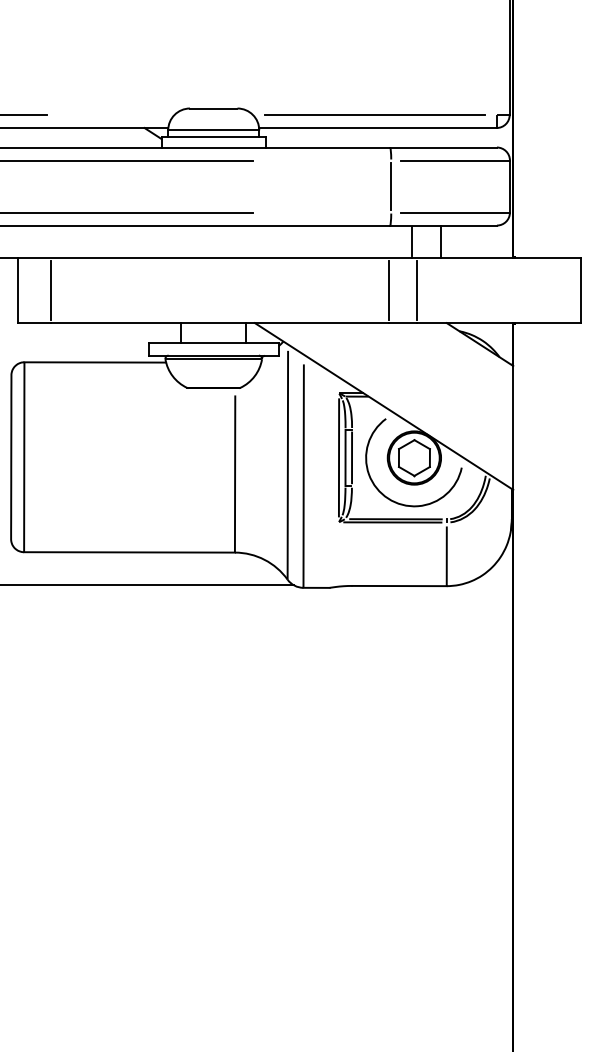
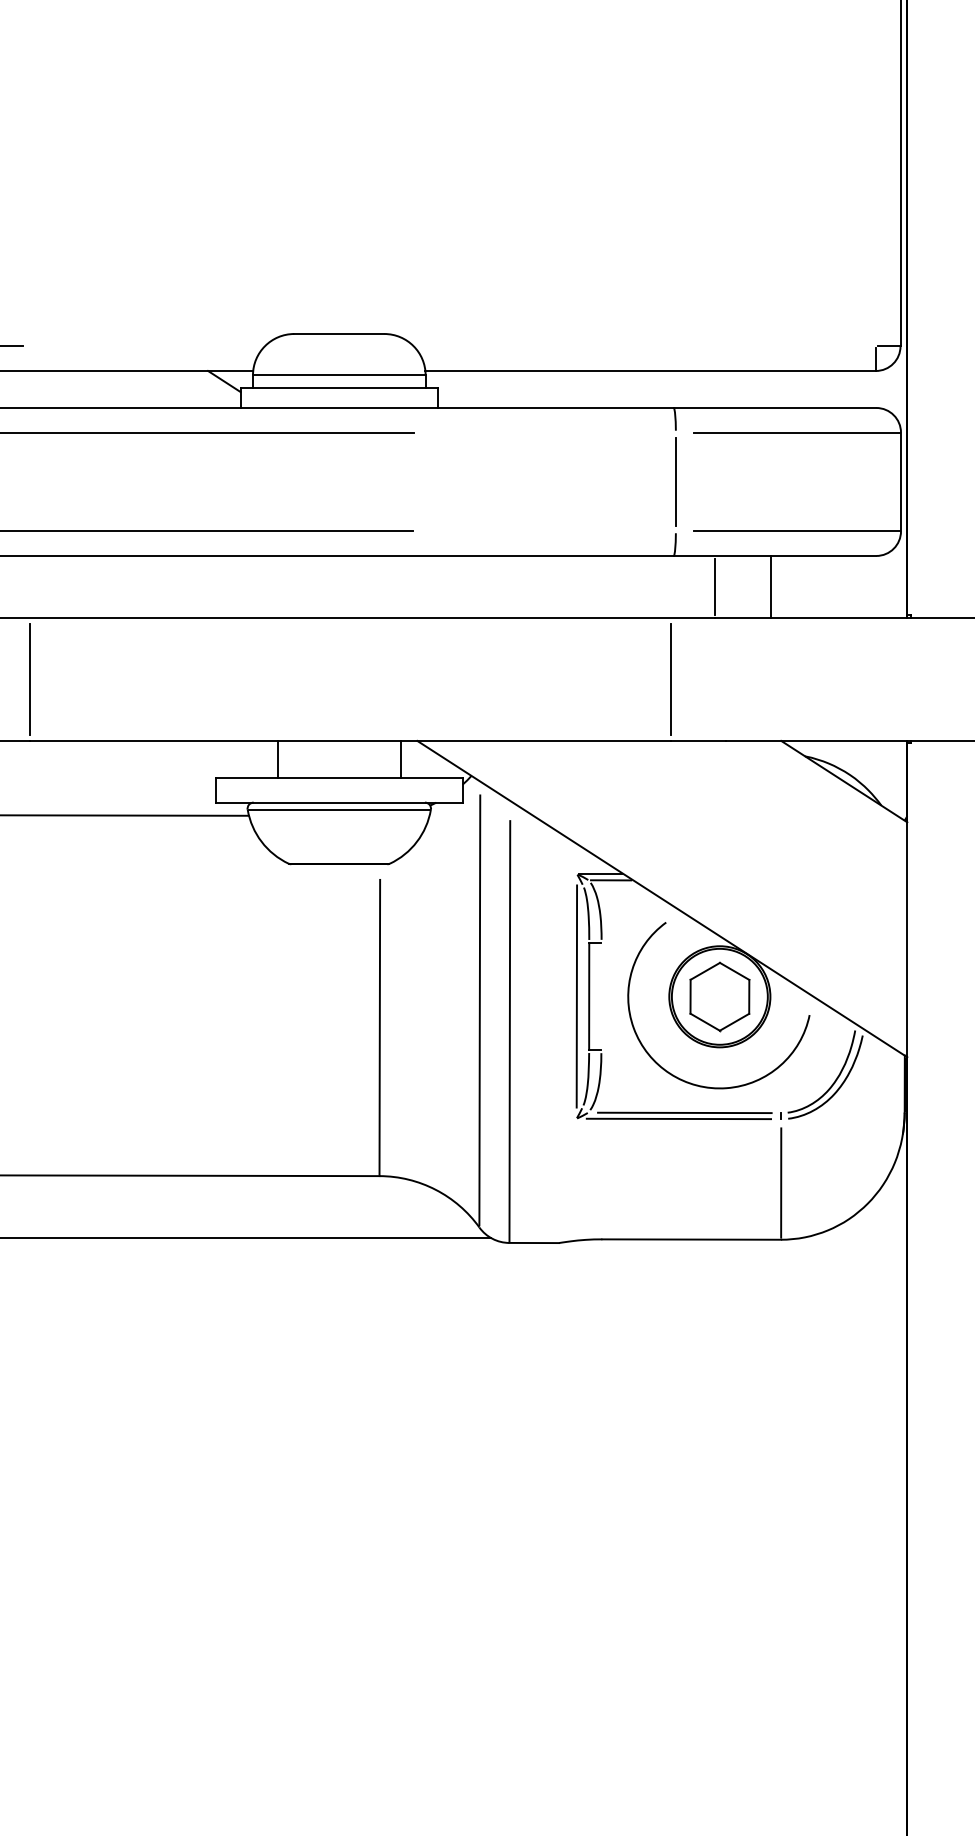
line: (374, 114) -> (644, 345), removed
line: (417, 290) -> (725, 679), removed
line: (352, 457) -> (602, 995), removed

